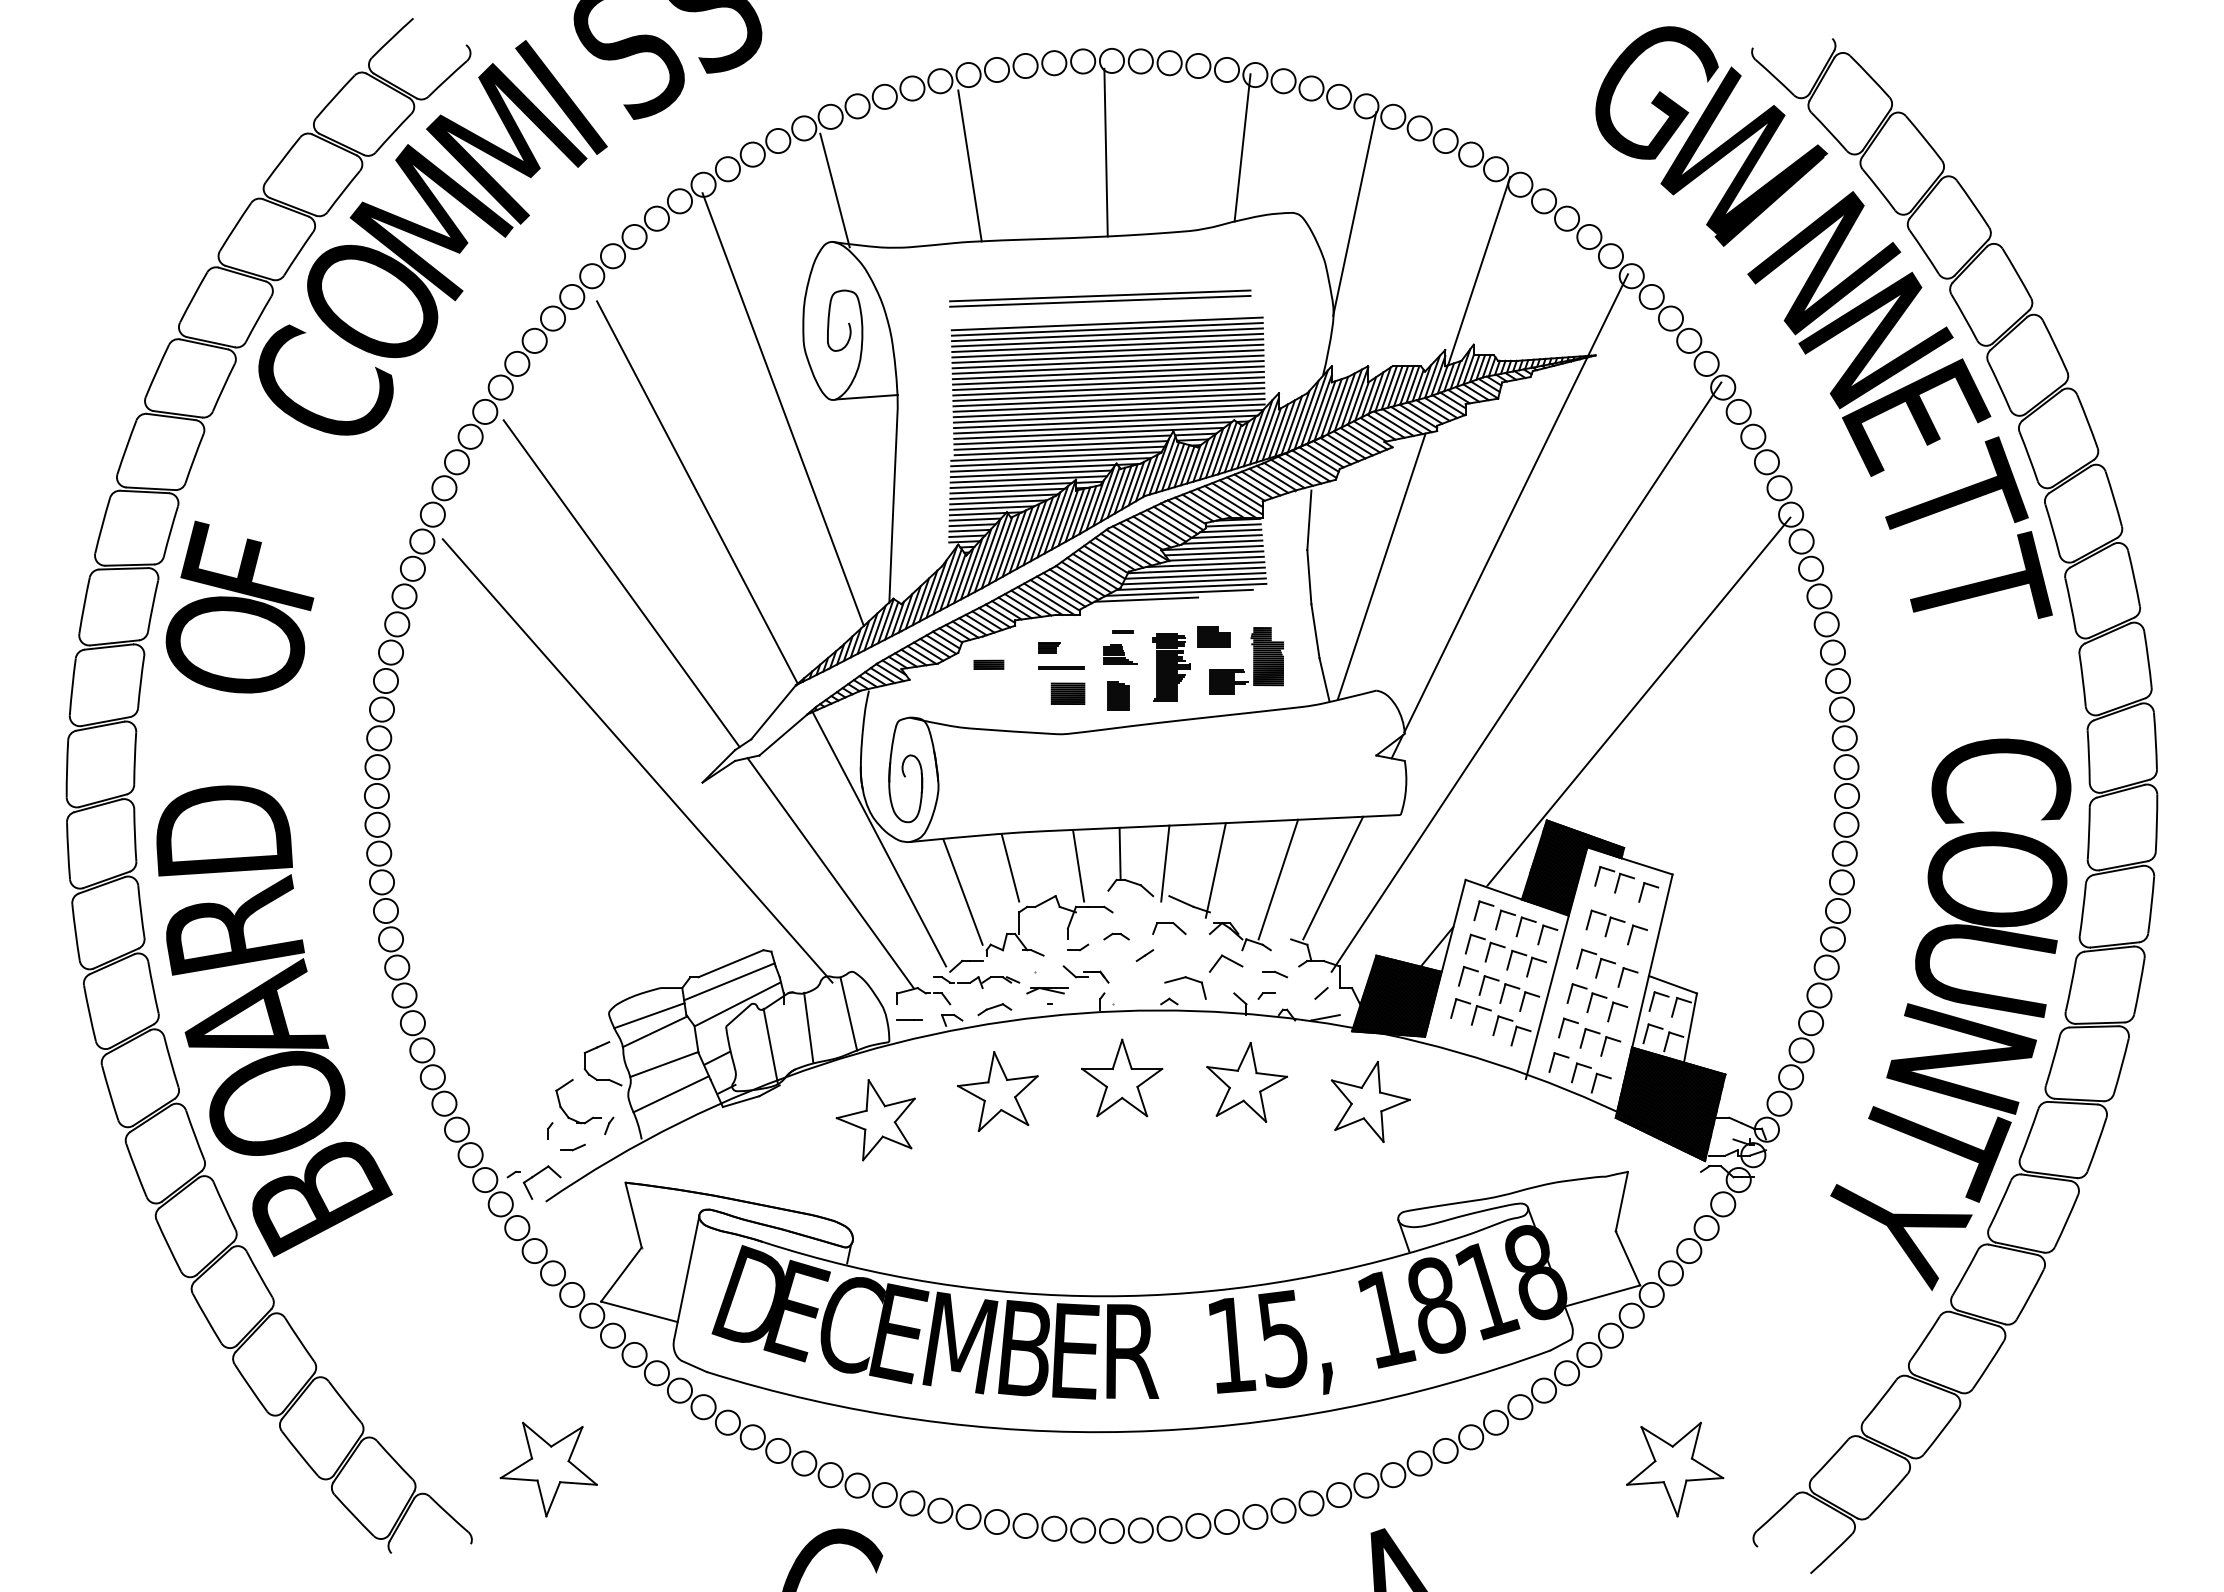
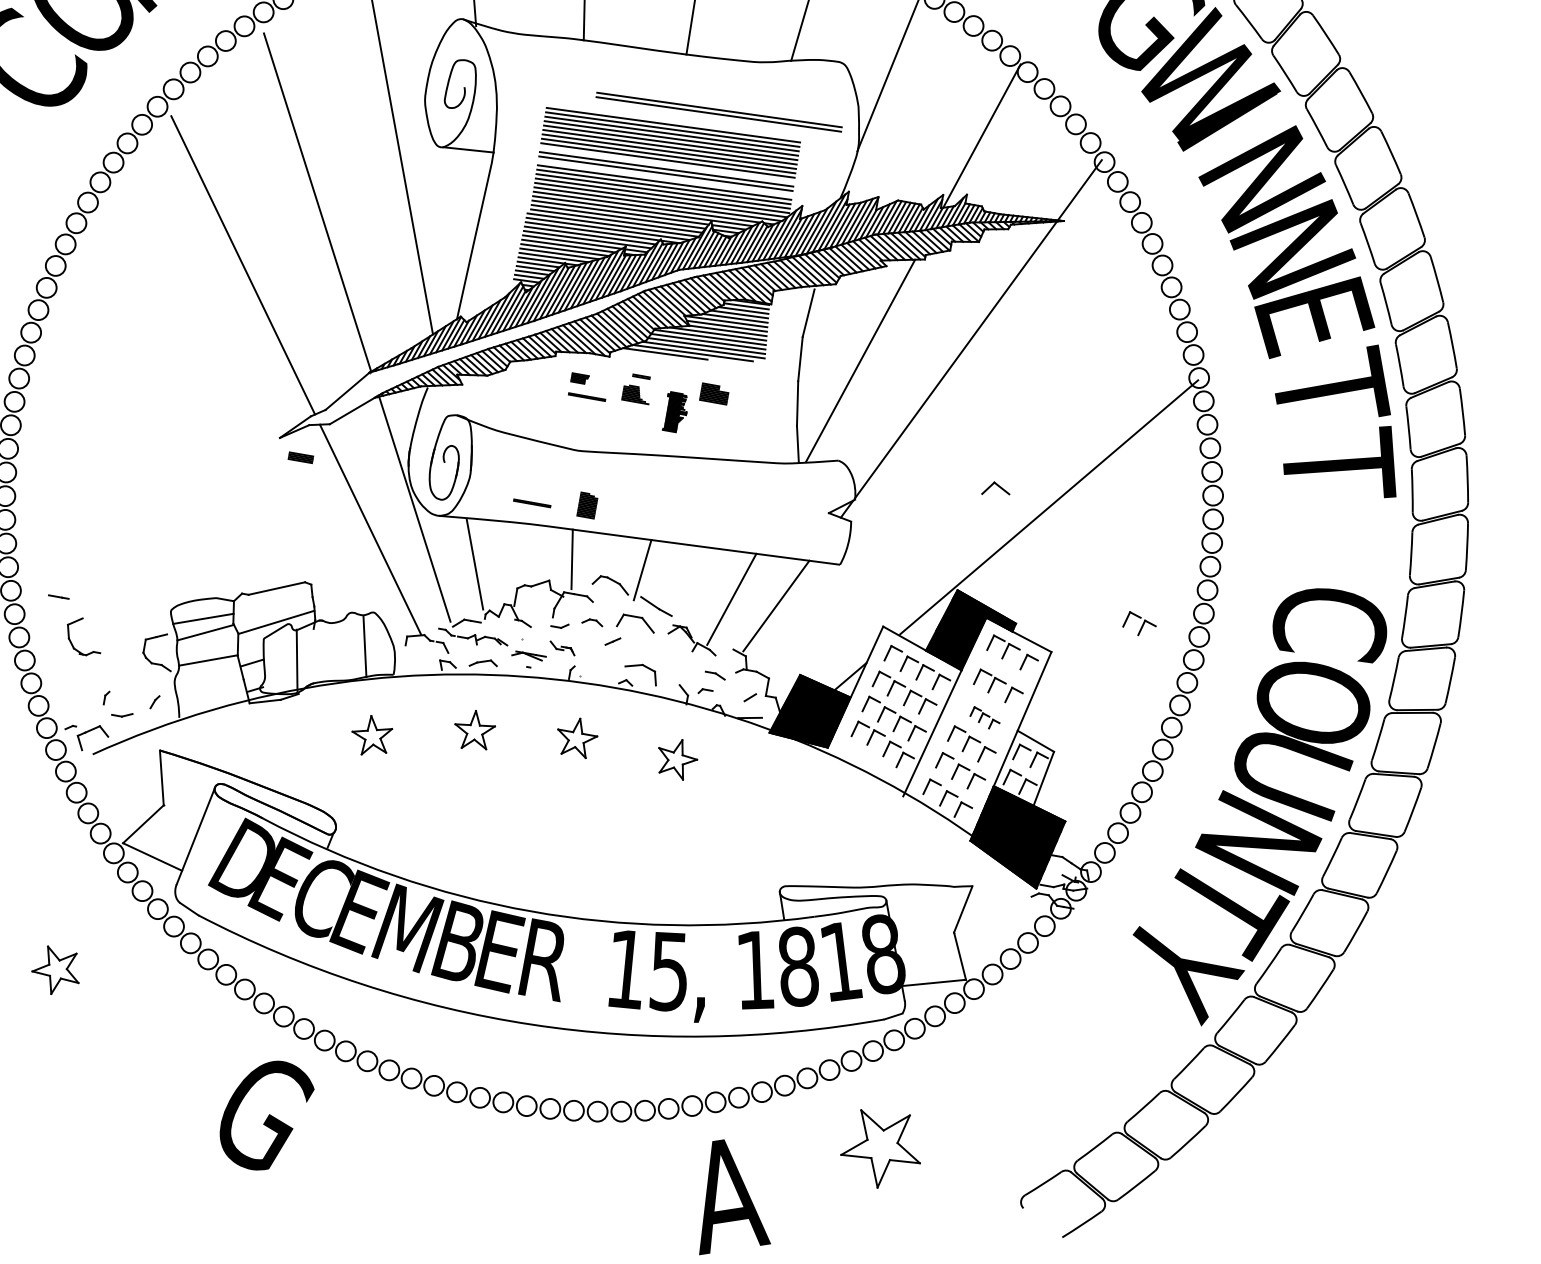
part: (1100, 298) -> (719, 112), moved
line: (1107, 372) -> (666, 164), removed
line: (1108, 388) -> (665, 177), removed
part: (1253, 660) -> (743, 418), removed
part: (988, 664) -> (300, 457), moved
part: (1171, 667) -> (675, 412), size x0.7
line: (1526, 676) -> (961, 470), removed
part: (1067, 693) -> (588, 418), removed
part: (1118, 695) -> (587, 505), moved
line: (637, 760) -> (230, 410), removed
line: (1018, 806) -> (532, 502), added
part: (1772, 822) -> (1139, 624), added
line: (1119, 853) -> (607, 555), removed
line: (1010, 867) -> (516, 550), removed
line: (1215, 870) -> (682, 582), removed
part: (1169, 928) -> (636, 623), size x1.4
part: (1226, 963) -> (996, 489), moved
part: (1607, 967) -> (985, 717), size x0.6
part: (1085, 974) -> (562, 648), size x0.7
line: (729, 981) -> (273, 602), removed
line: (909, 1019) -> (58, 596), moved
line: (808, 1027) -> (330, 651), removed
part: (1122, 1077) -> (577, 737), size x0.6
part: (1246, 1082) -> (676, 758), size x0.6
part: (997, 1091) -> (474, 730), size x0.6
line: (671, 1094) -> (209, 685), removed
part: (1370, 1101) -> (774, 792), removed
part: (565, 1111) -> (72, 642), moved
part: (875, 1120) -> (371, 736), size x0.6
part: (548, 1469) -> (56, 971), size x0.6
part: (1675, 1469) -> (882, 1149), moved

